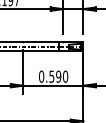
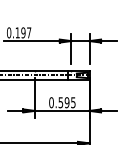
text: (65, 76) -> (73, 102), 0.590 -> 0.595

